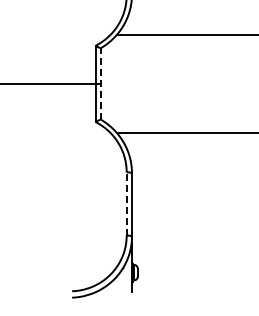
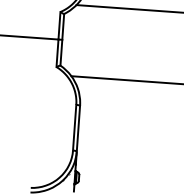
line: (100, 83) -> (61, 39), dashed -> solid
line: (126, 203) -> (74, 127), dashed -> solid

